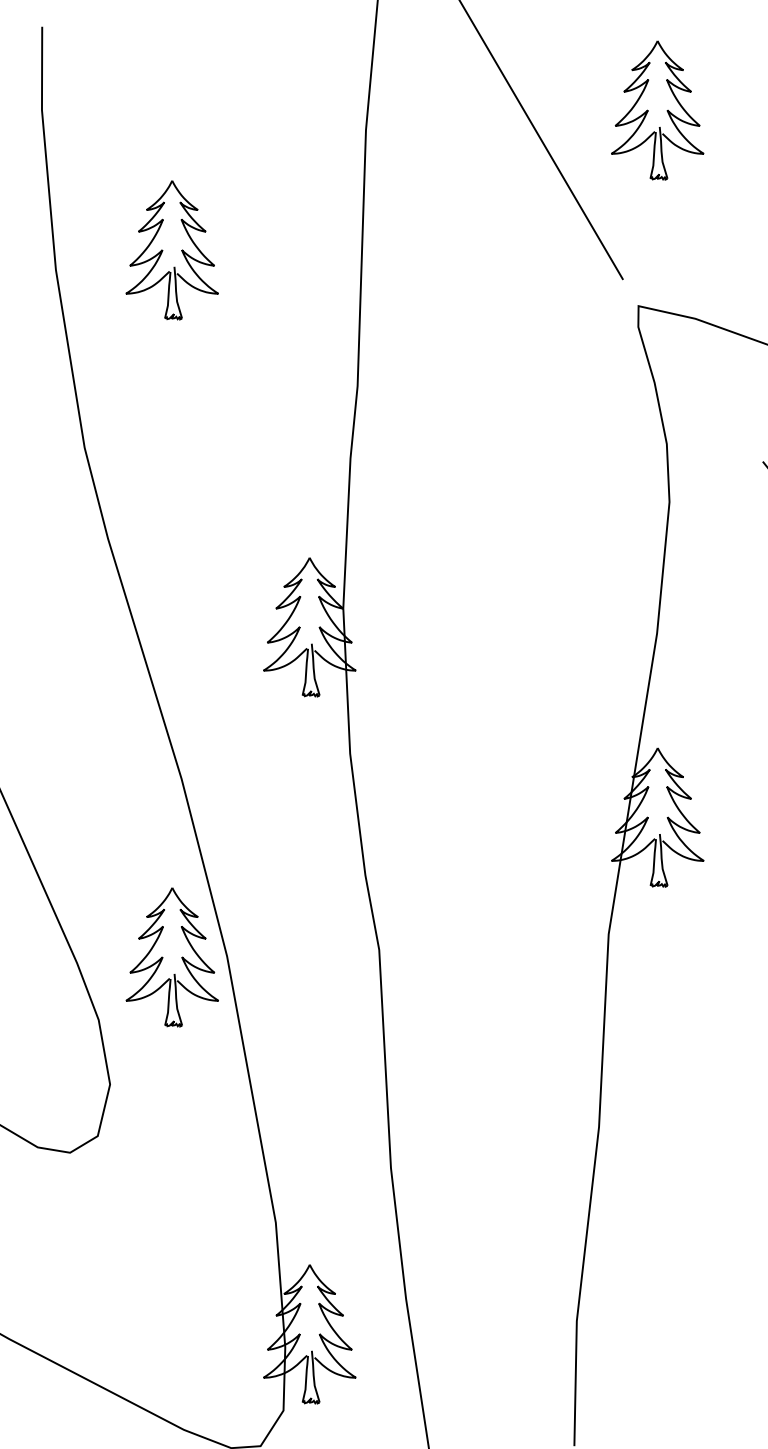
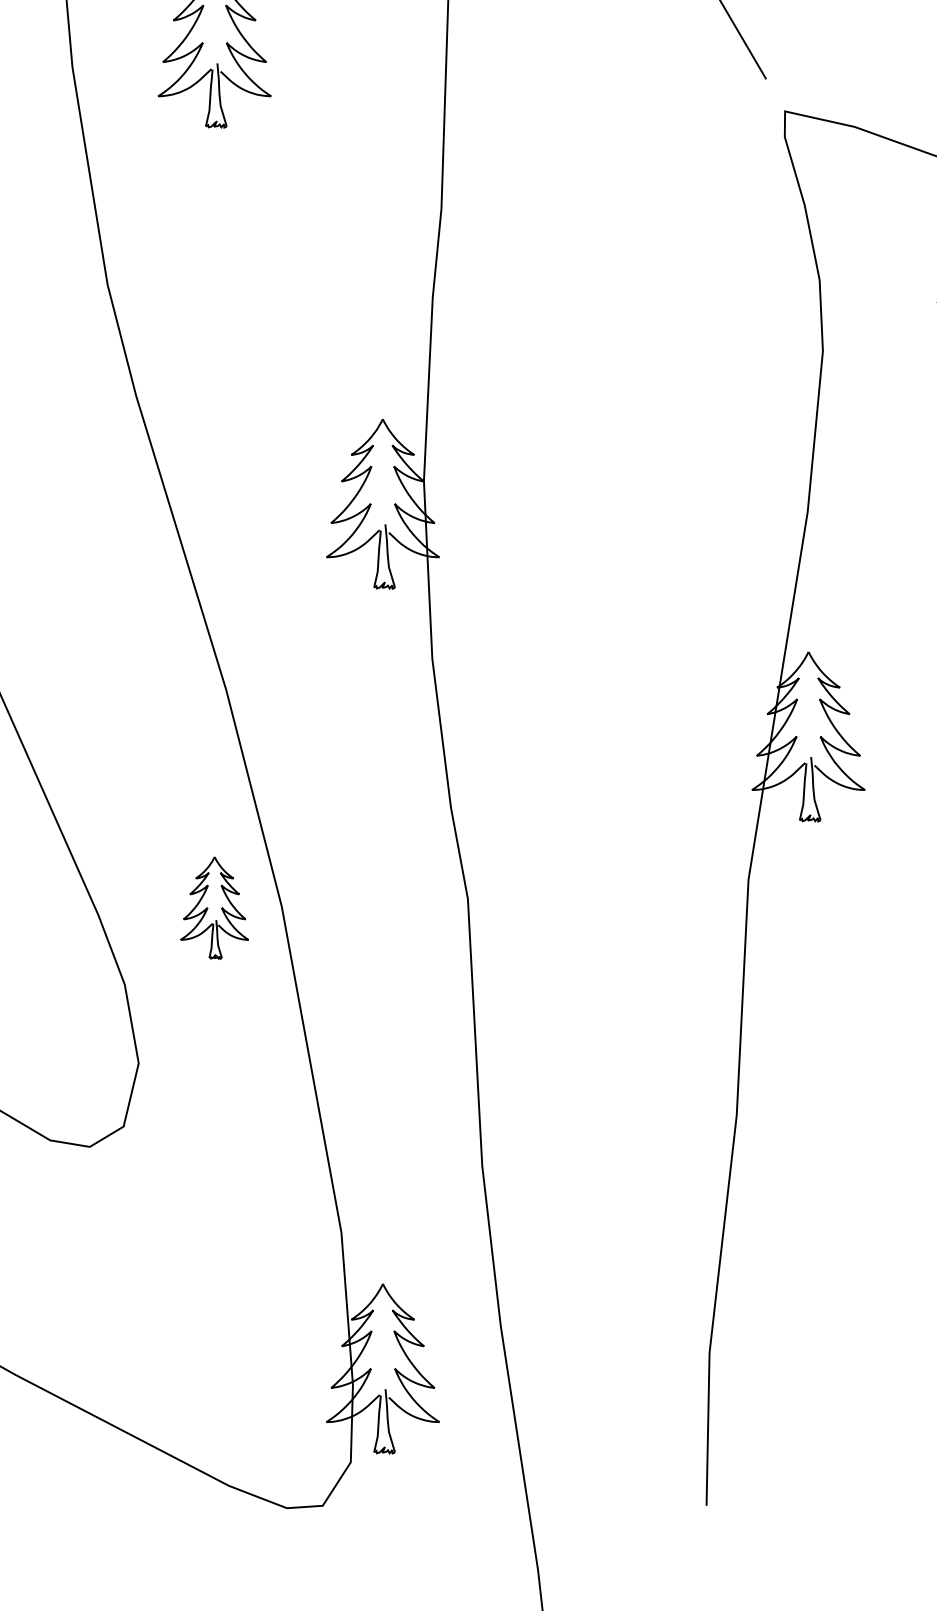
part: (171, 957) -> (213, 908), size x0.6

